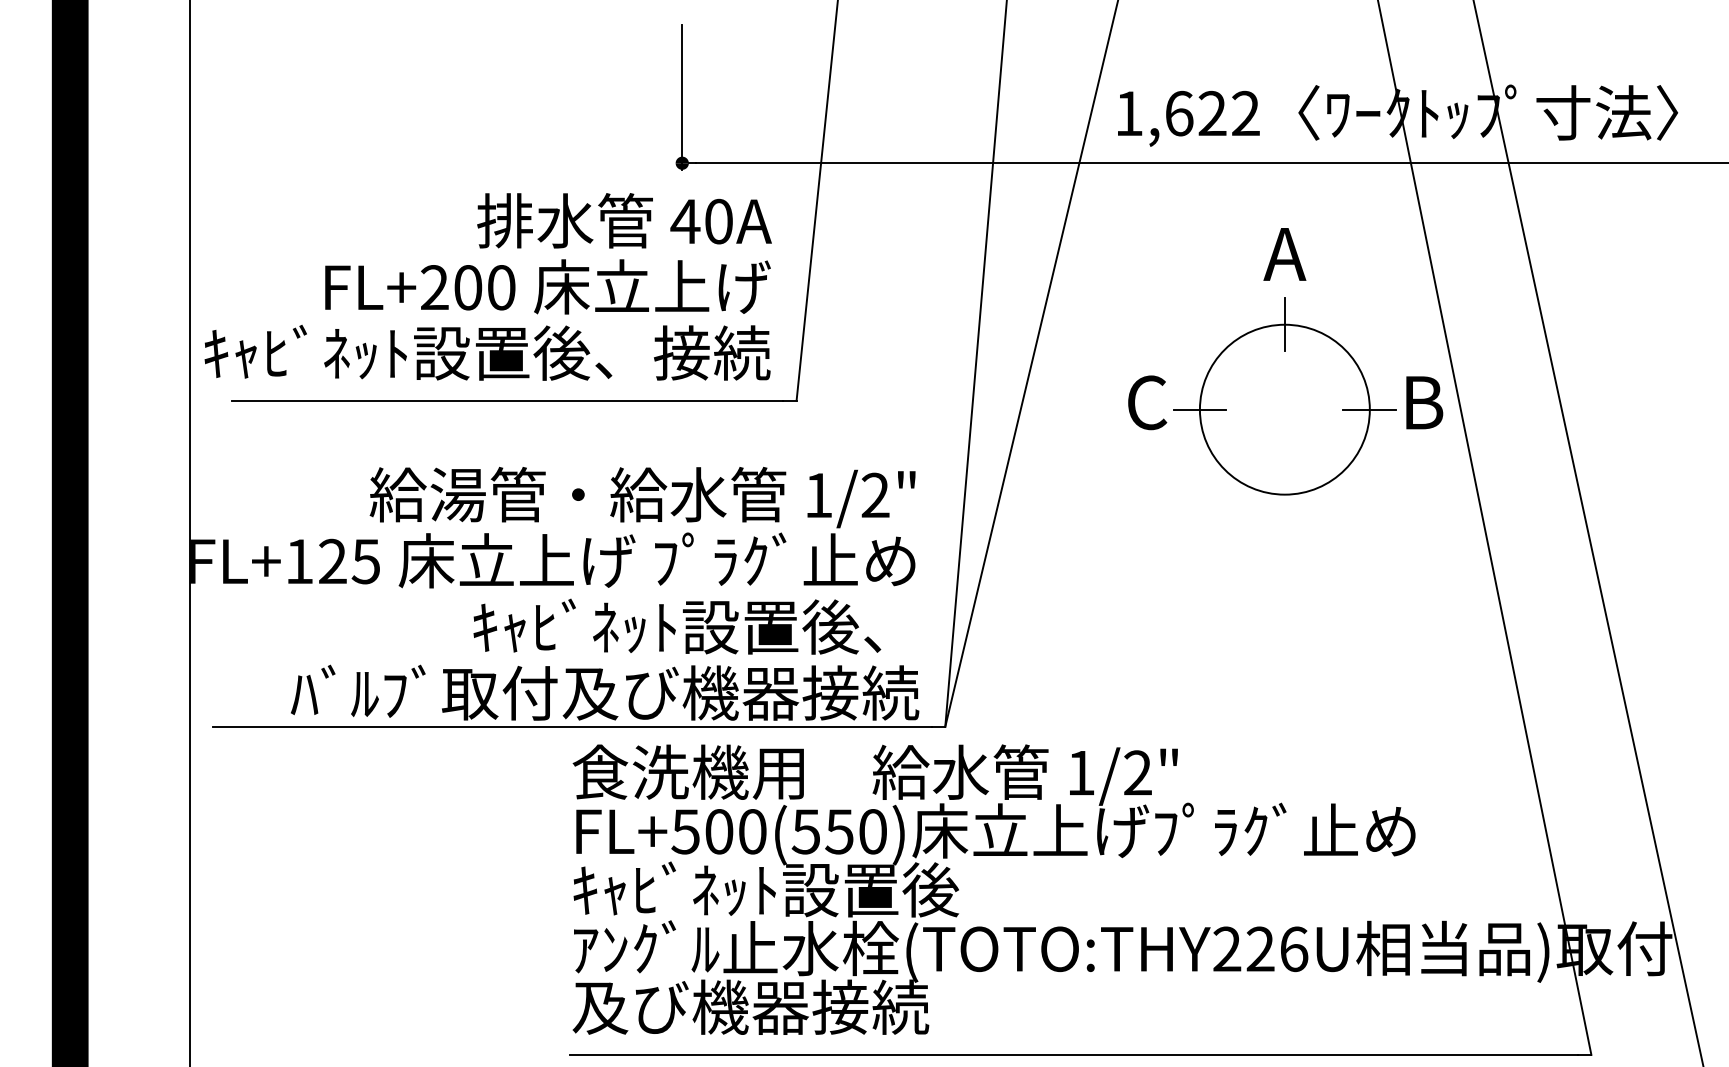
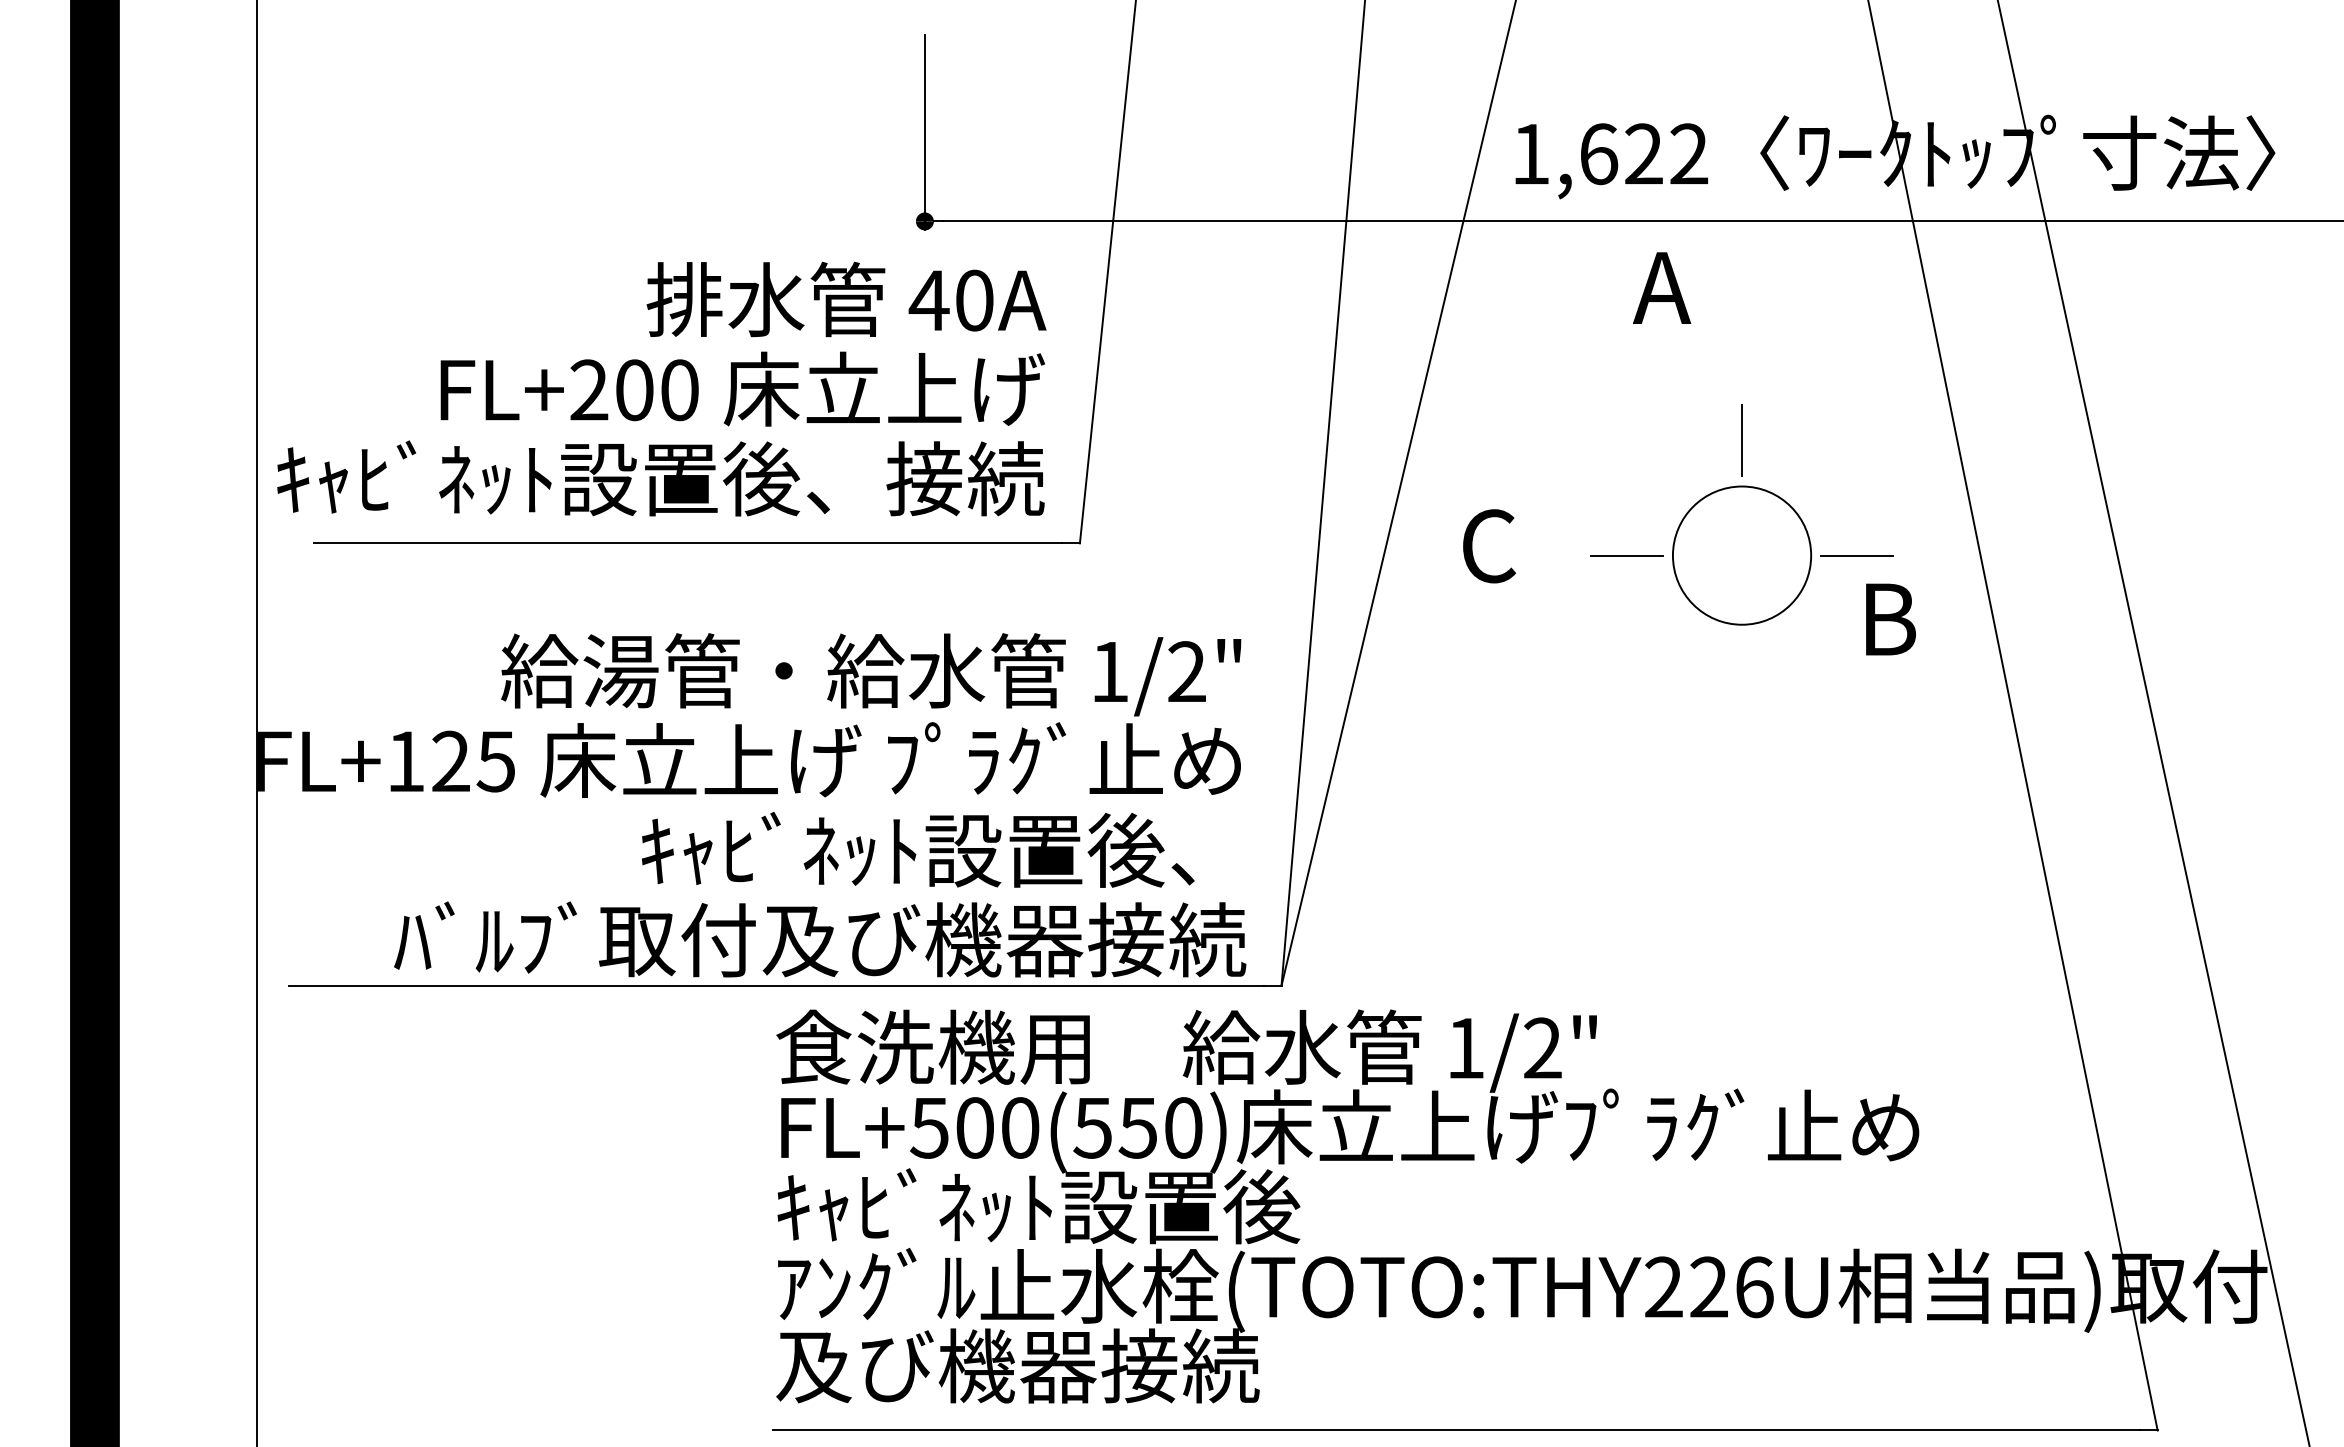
text: (1284, 254) -> (1661, 288), moved
text: (1147, 402) -> (1489, 545), moved
text: (1424, 402) -> (1890, 619), moved
circle: (1284, 409) -> (1741, 555), size x0.6

